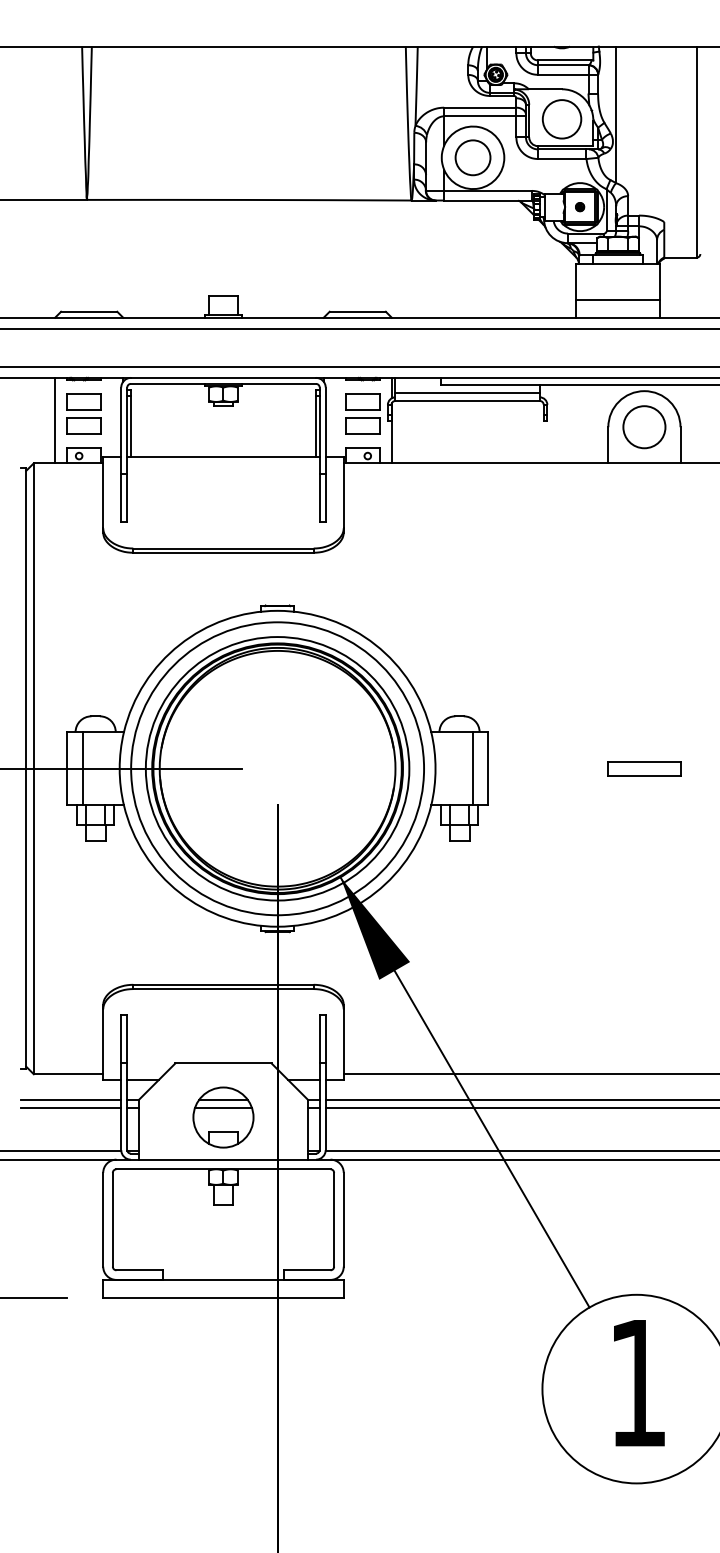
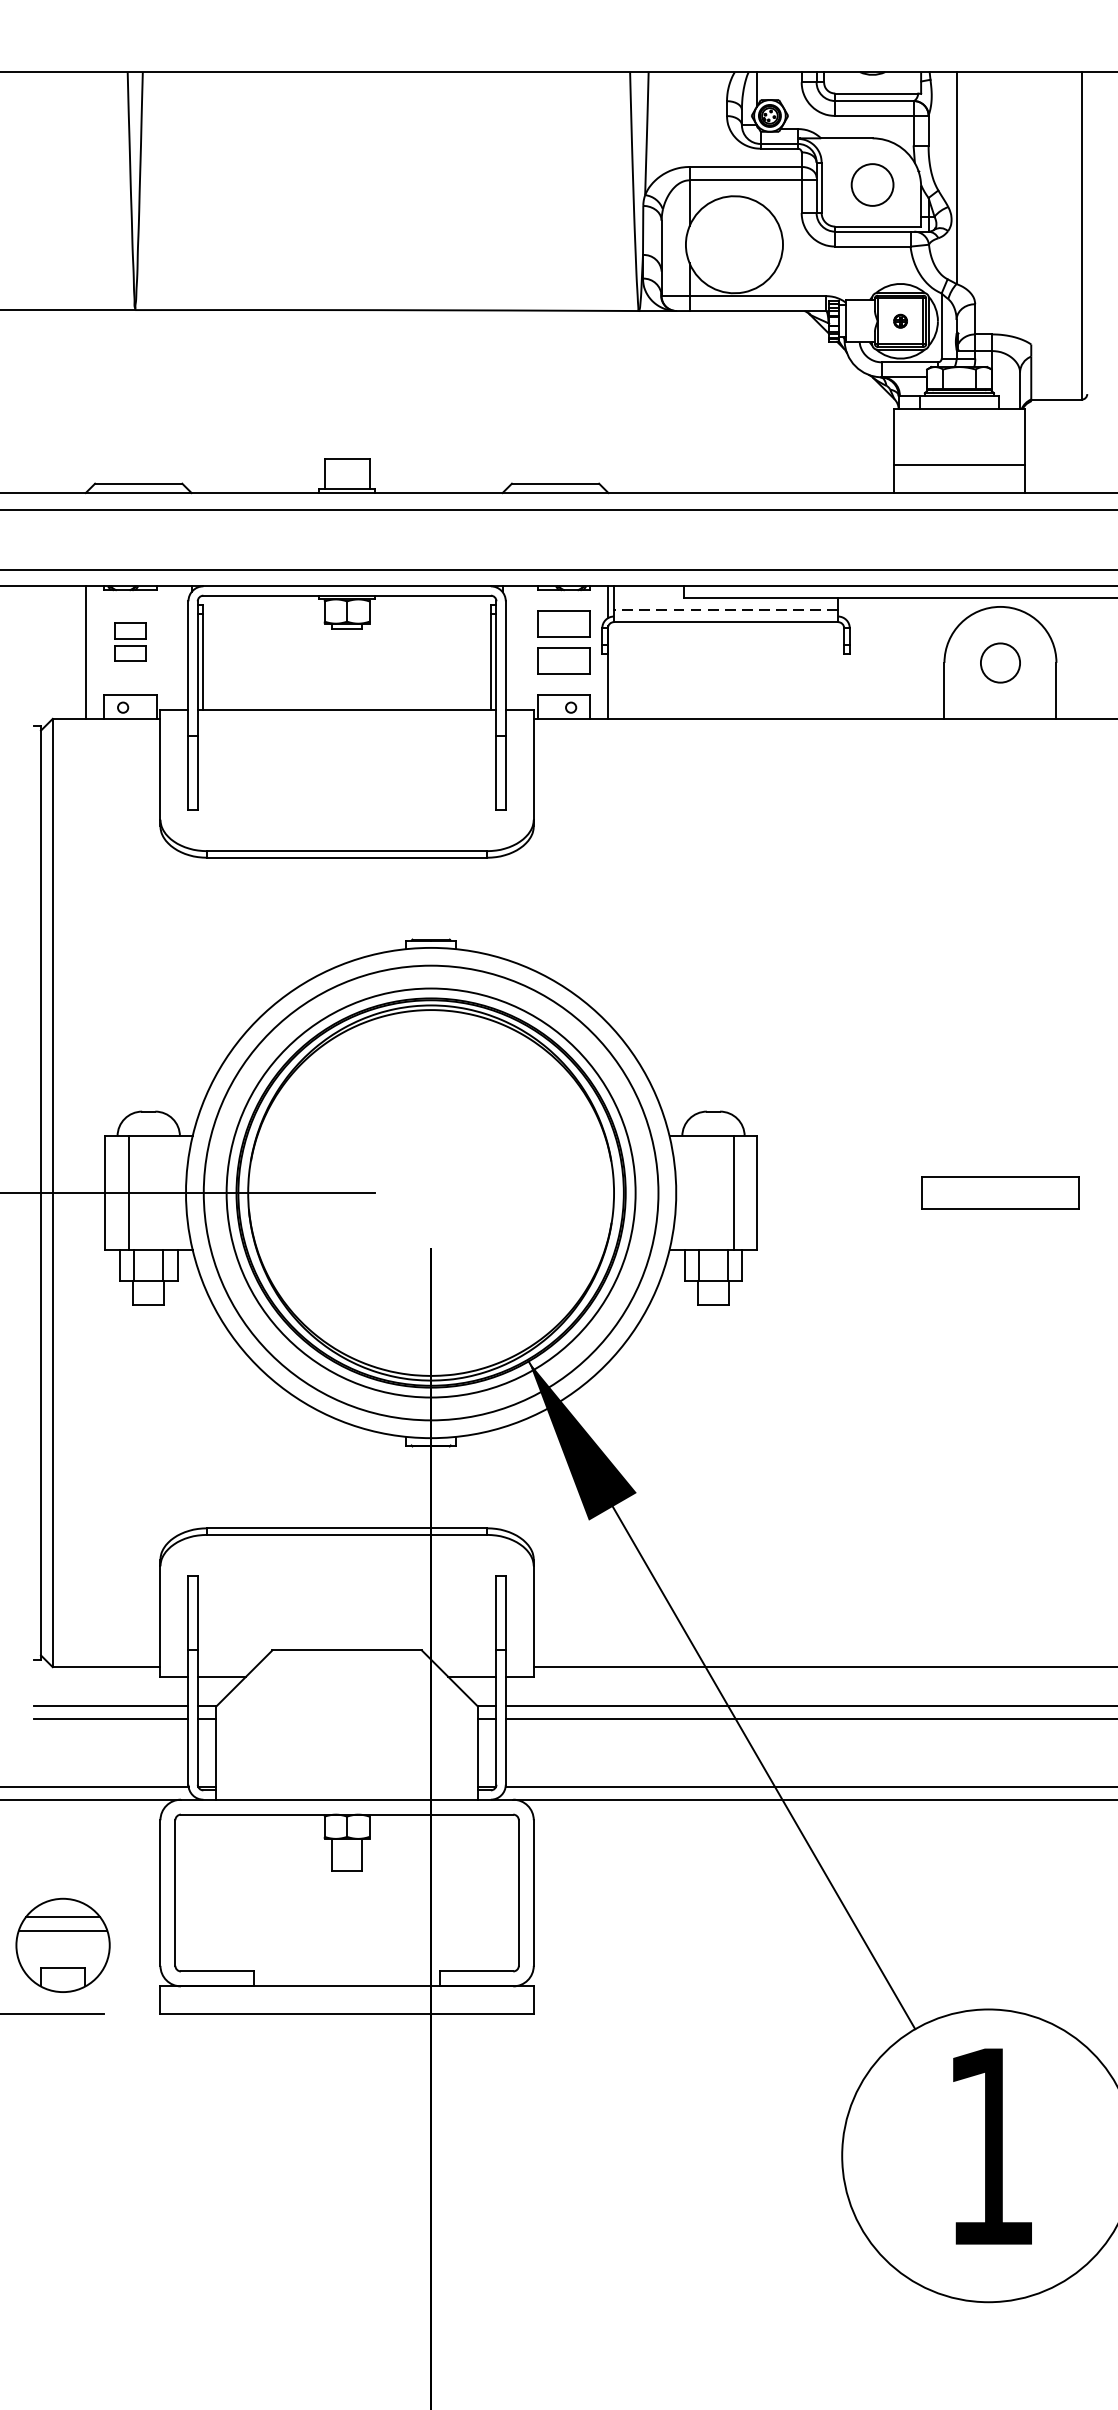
circle: (561, 119) -> (871, 185), size x0.7
circle: (472, 157) -> (733, 244), removed
line: (467, 393) -> (725, 610), solid -> dashed
part: (83, 413) -> (129, 641), size x0.6
circle: (644, 427) -> (1000, 663), size x0.6
part: (644, 768) -> (1000, 1192), size x1.4
part: (223, 1117) -> (63, 1945), moved

